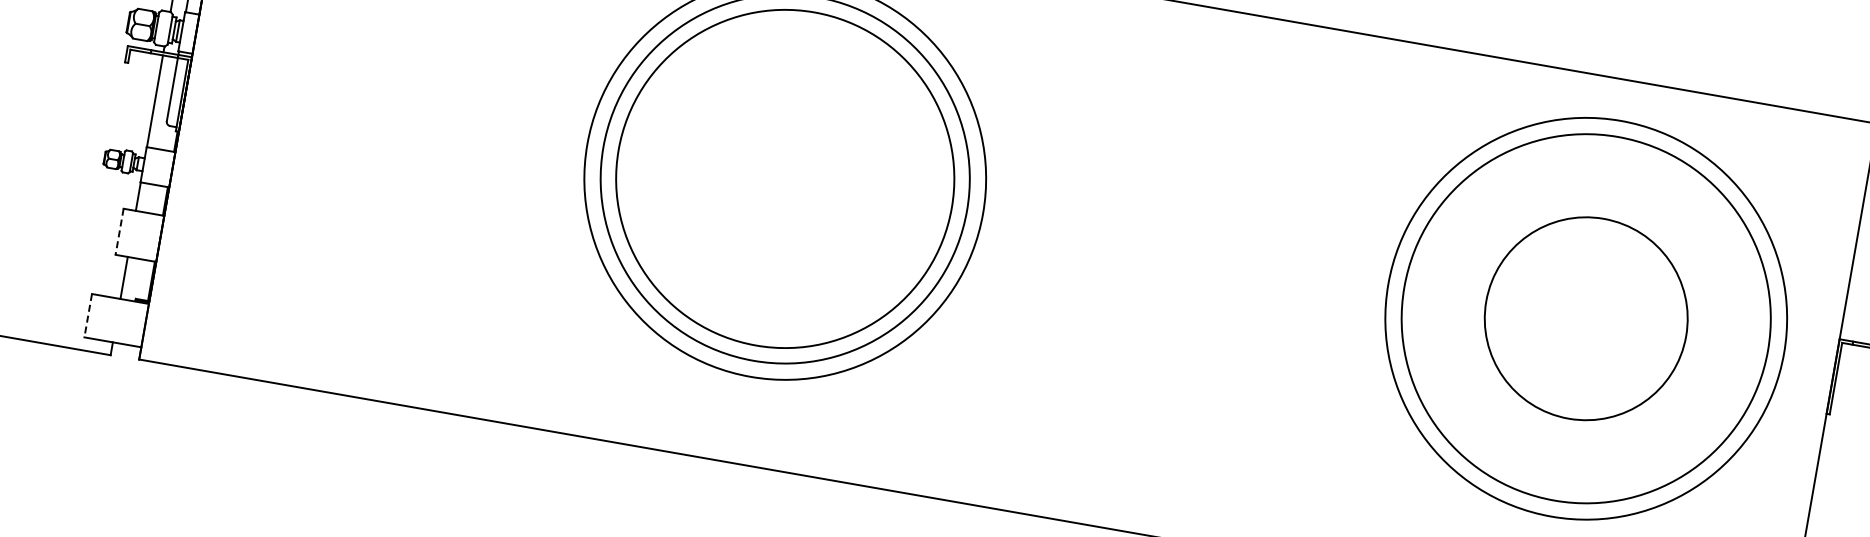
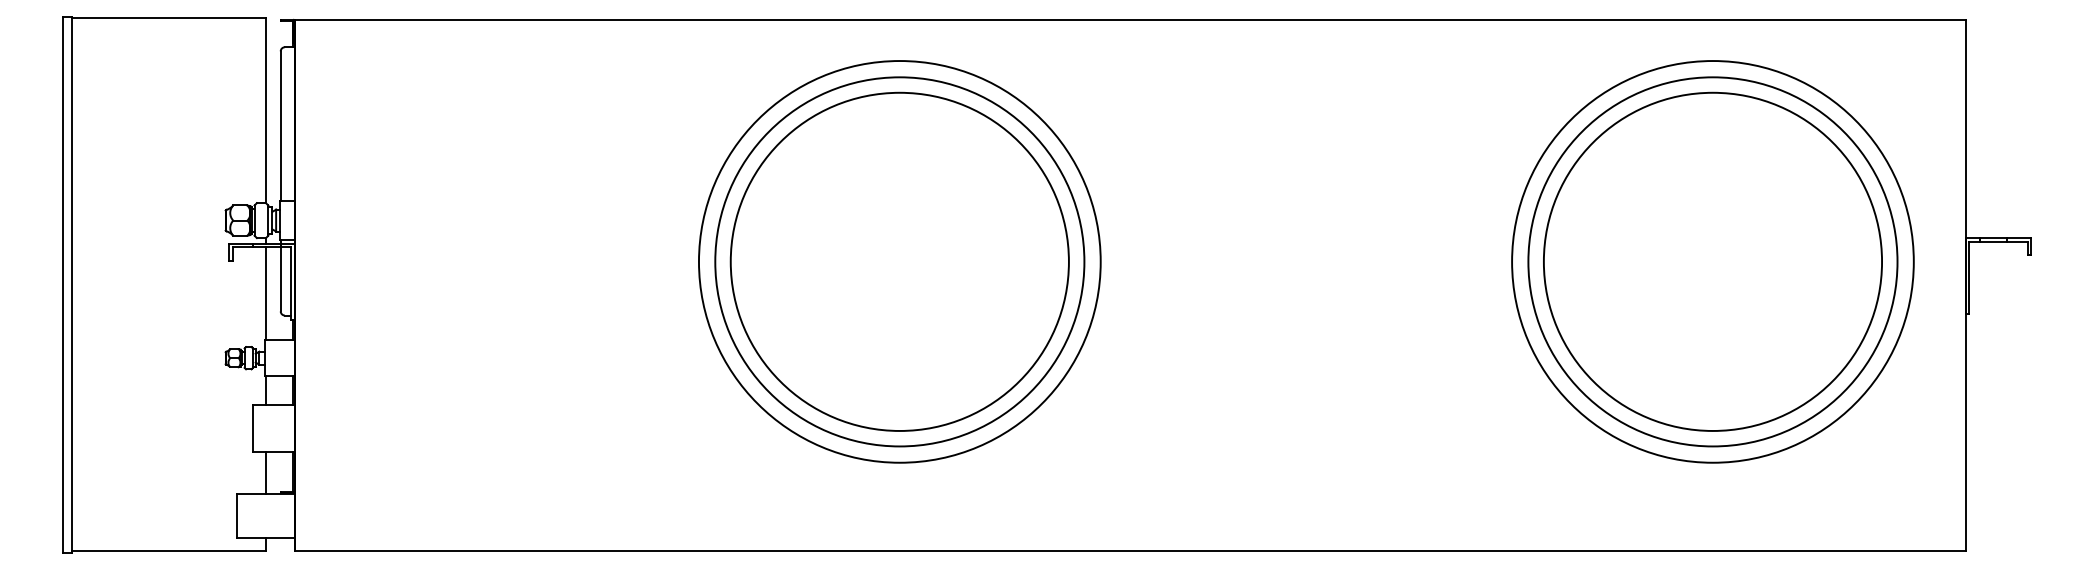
line: (119, 231) -> (253, 428), dashed -> solid
line: (88, 315) -> (236, 516), dashed -> solid
circle: (1585, 318) -> (1712, 261), size x1.67

